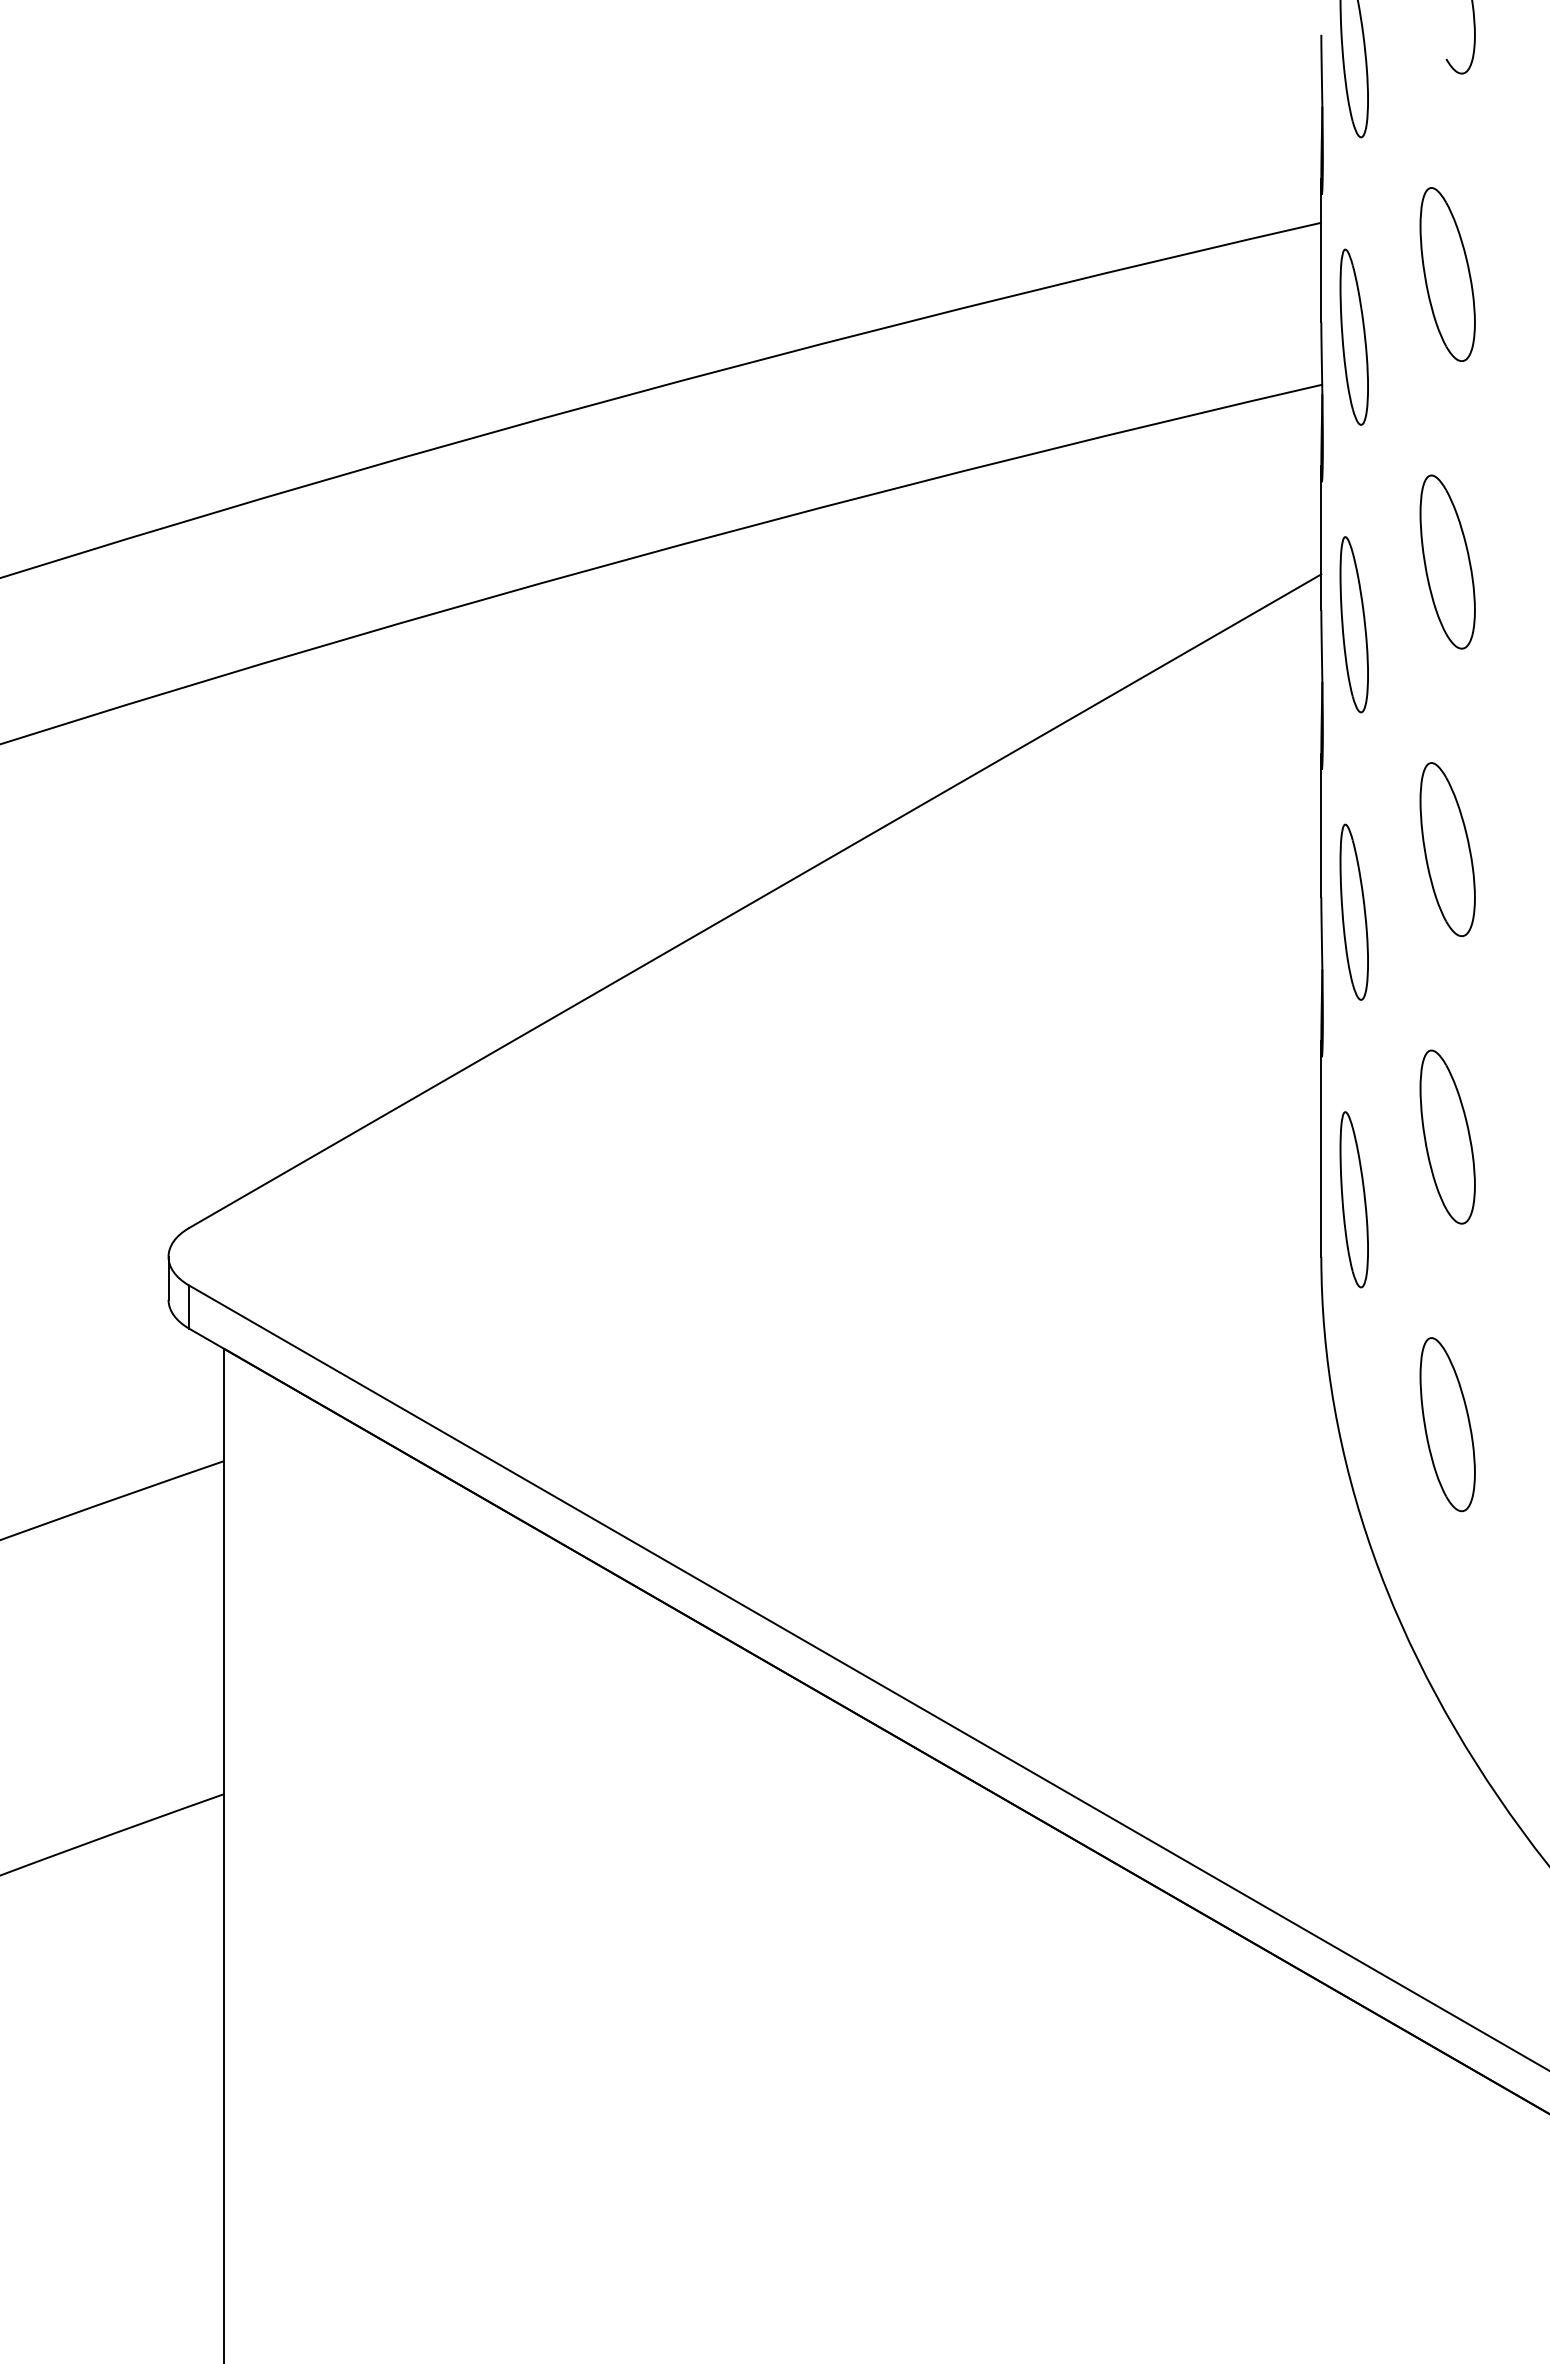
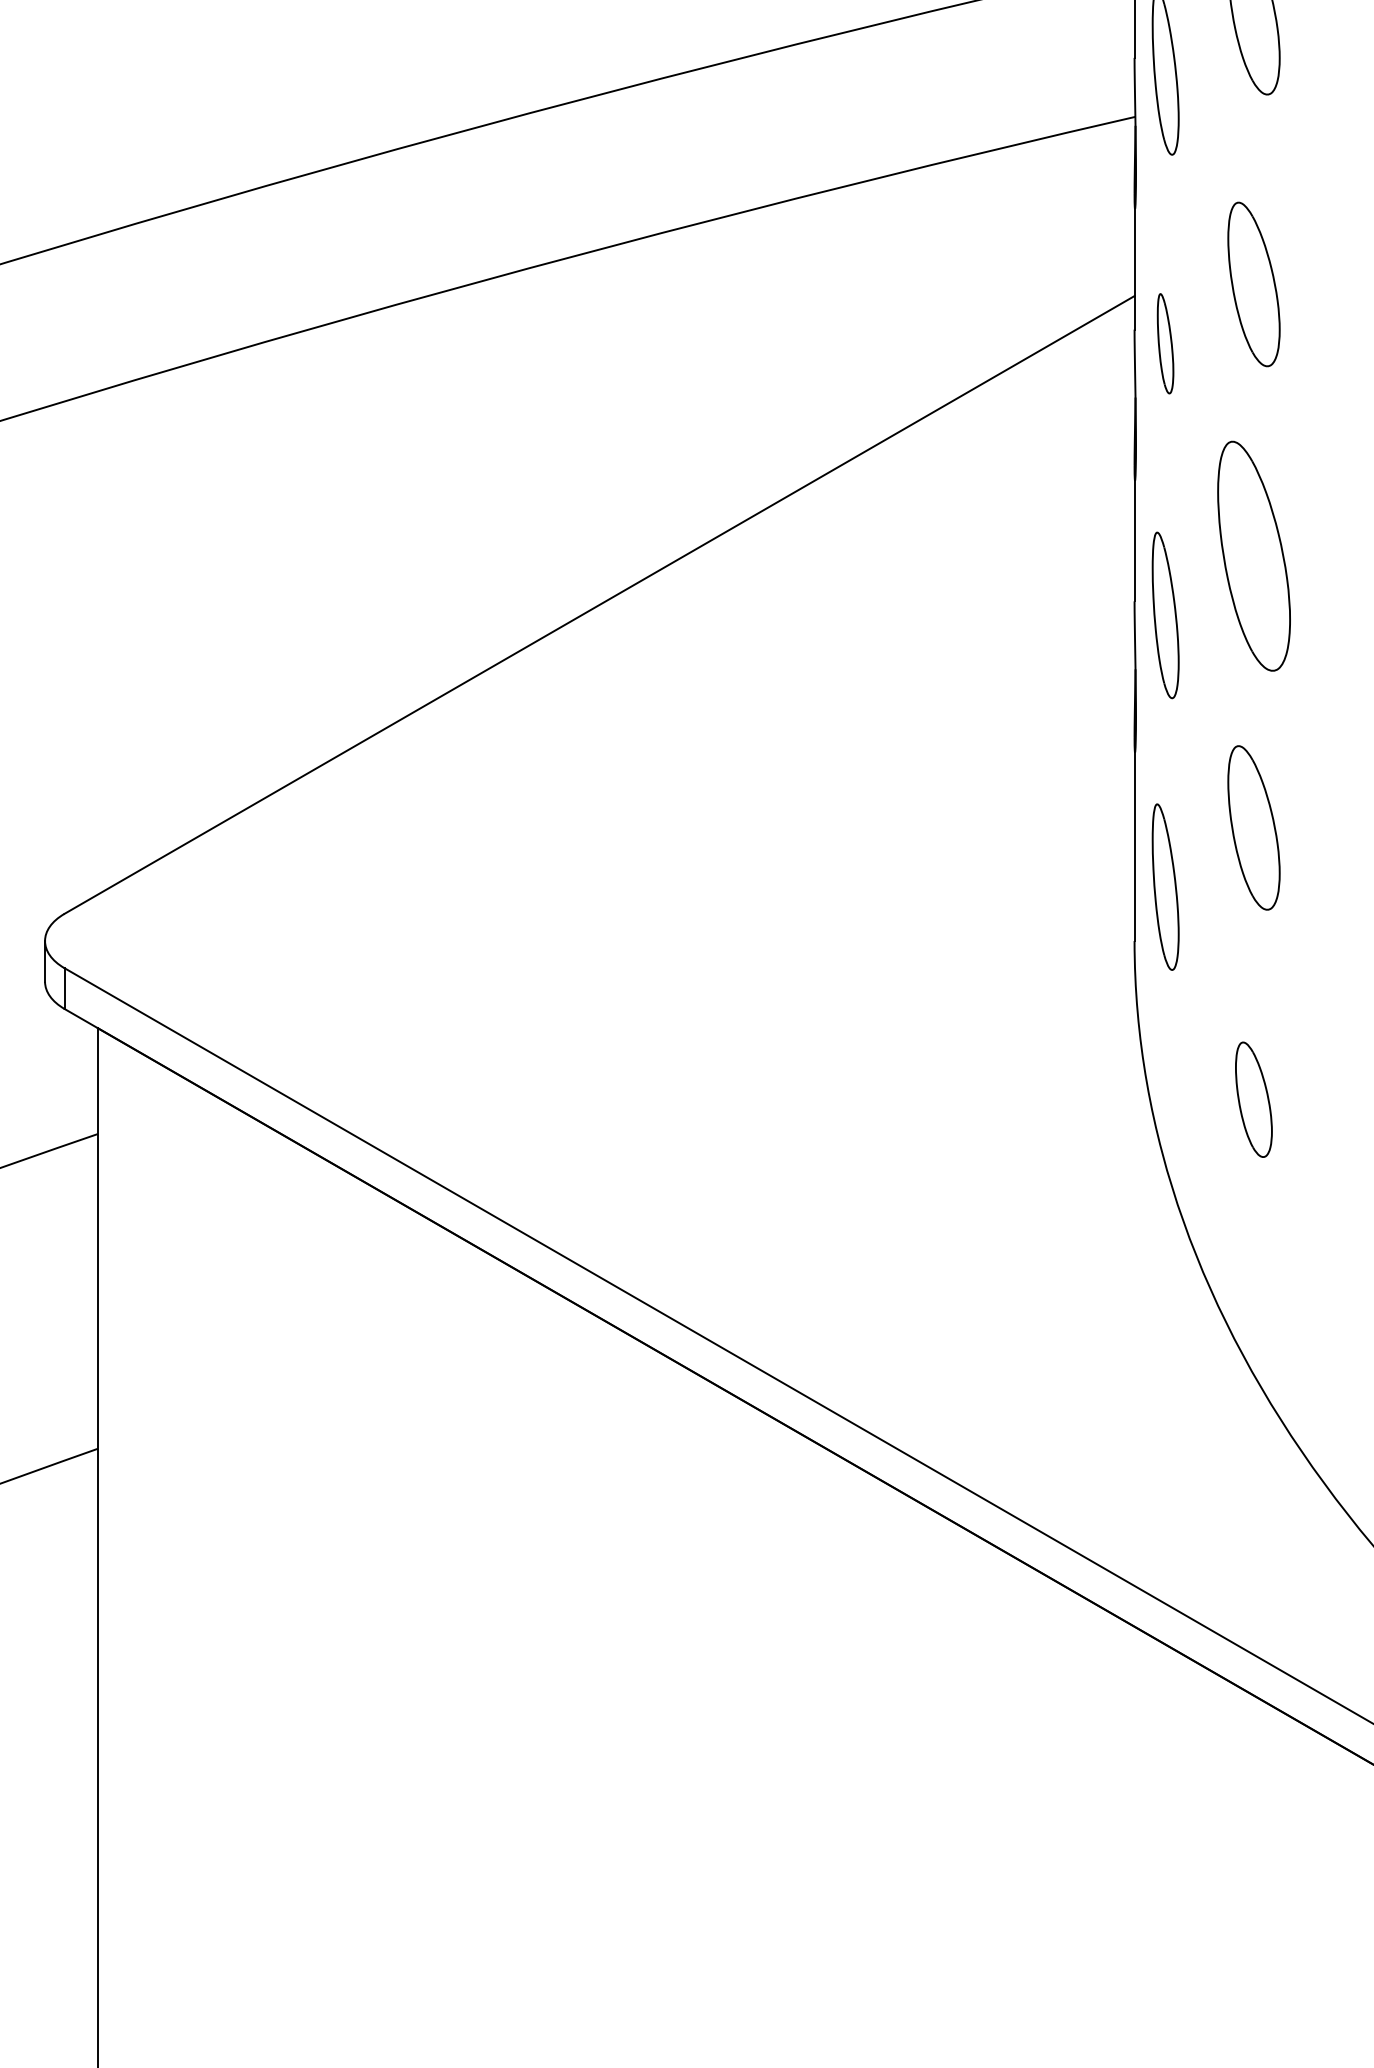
part: (1353, 624) -> (1164, 343), size x0.6
part: (1447, 849) -> (1253, 556), size x1.4
part: (1447, 1424) -> (1253, 1099), size x0.7

